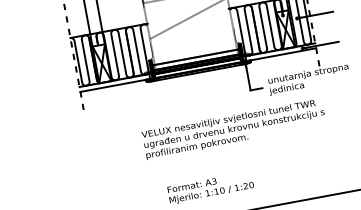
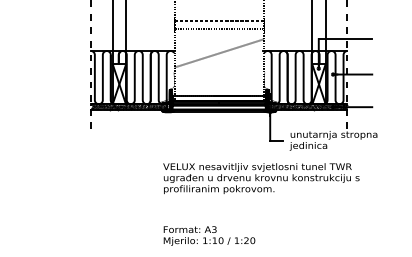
hatch: (280, 51) -> (309, 106), added
hatch: (114, 82) -> (128, 106), added
text: (234, 129) -> (261, 178), moved

